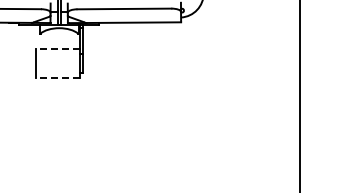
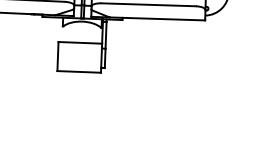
line: (58, 49) -> (80, 43), dashed -> solid
line: (58, 78) -> (79, 72), dashed -> solid

